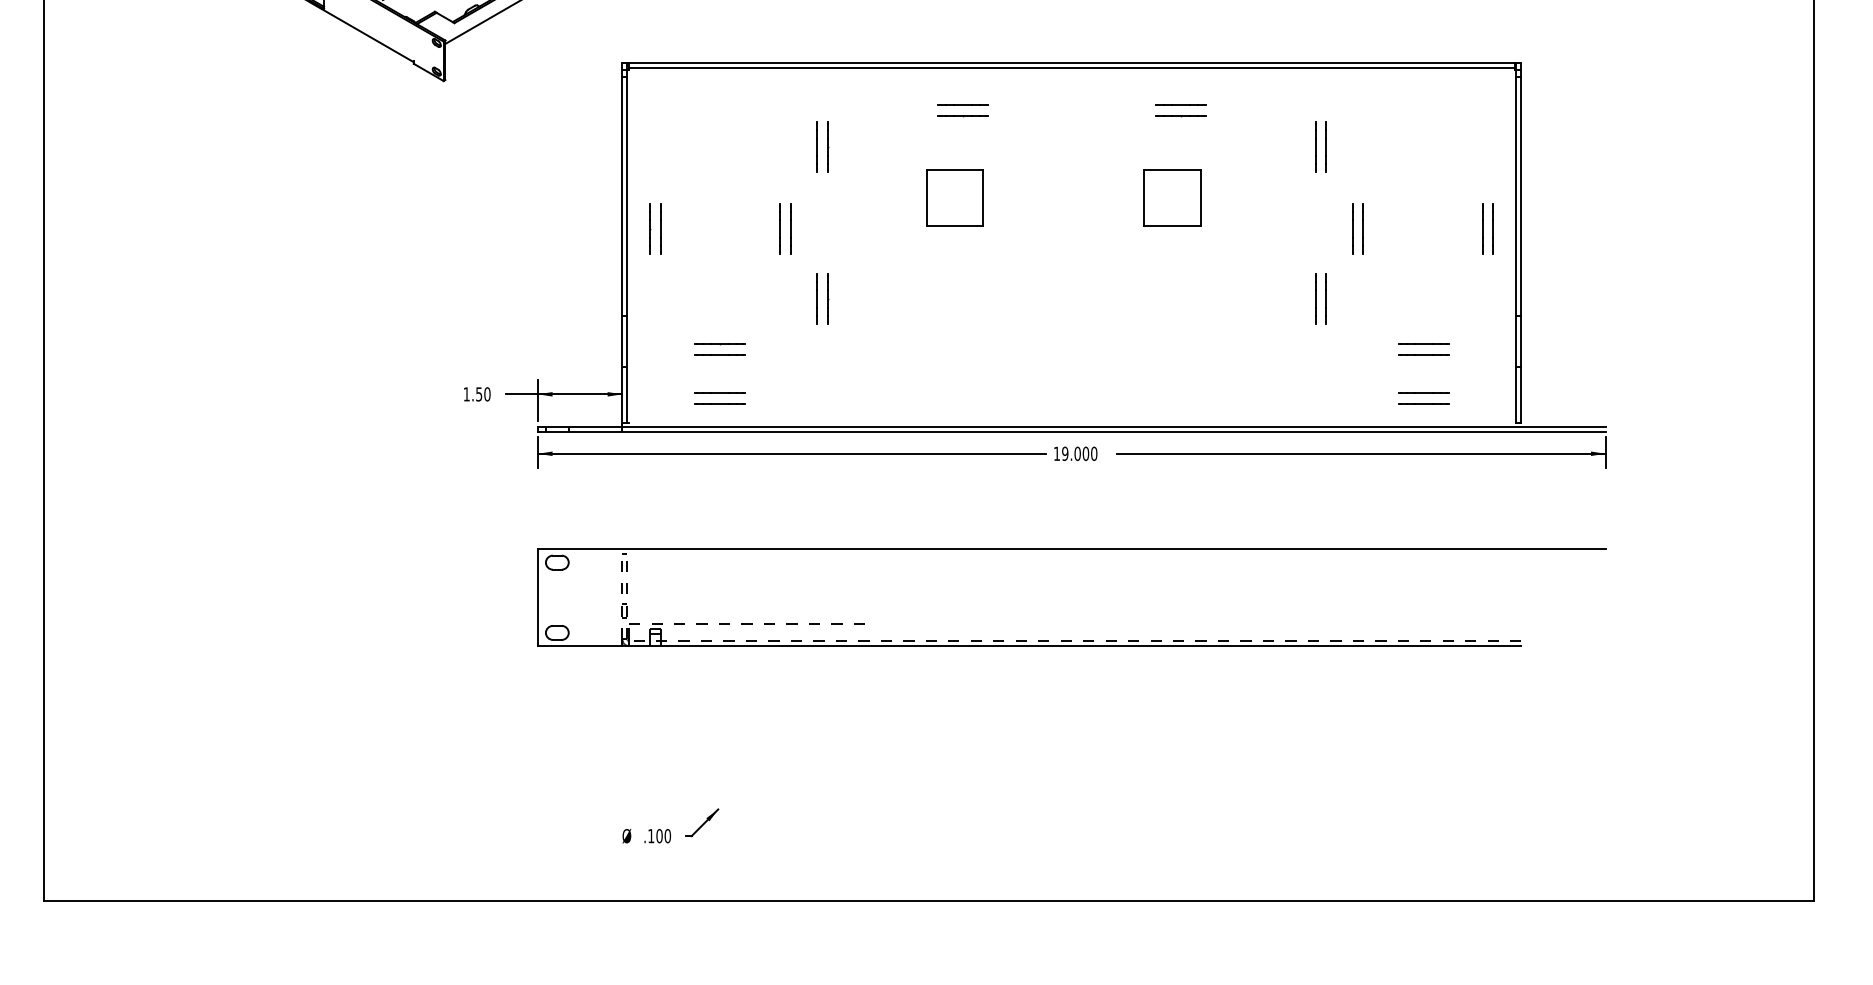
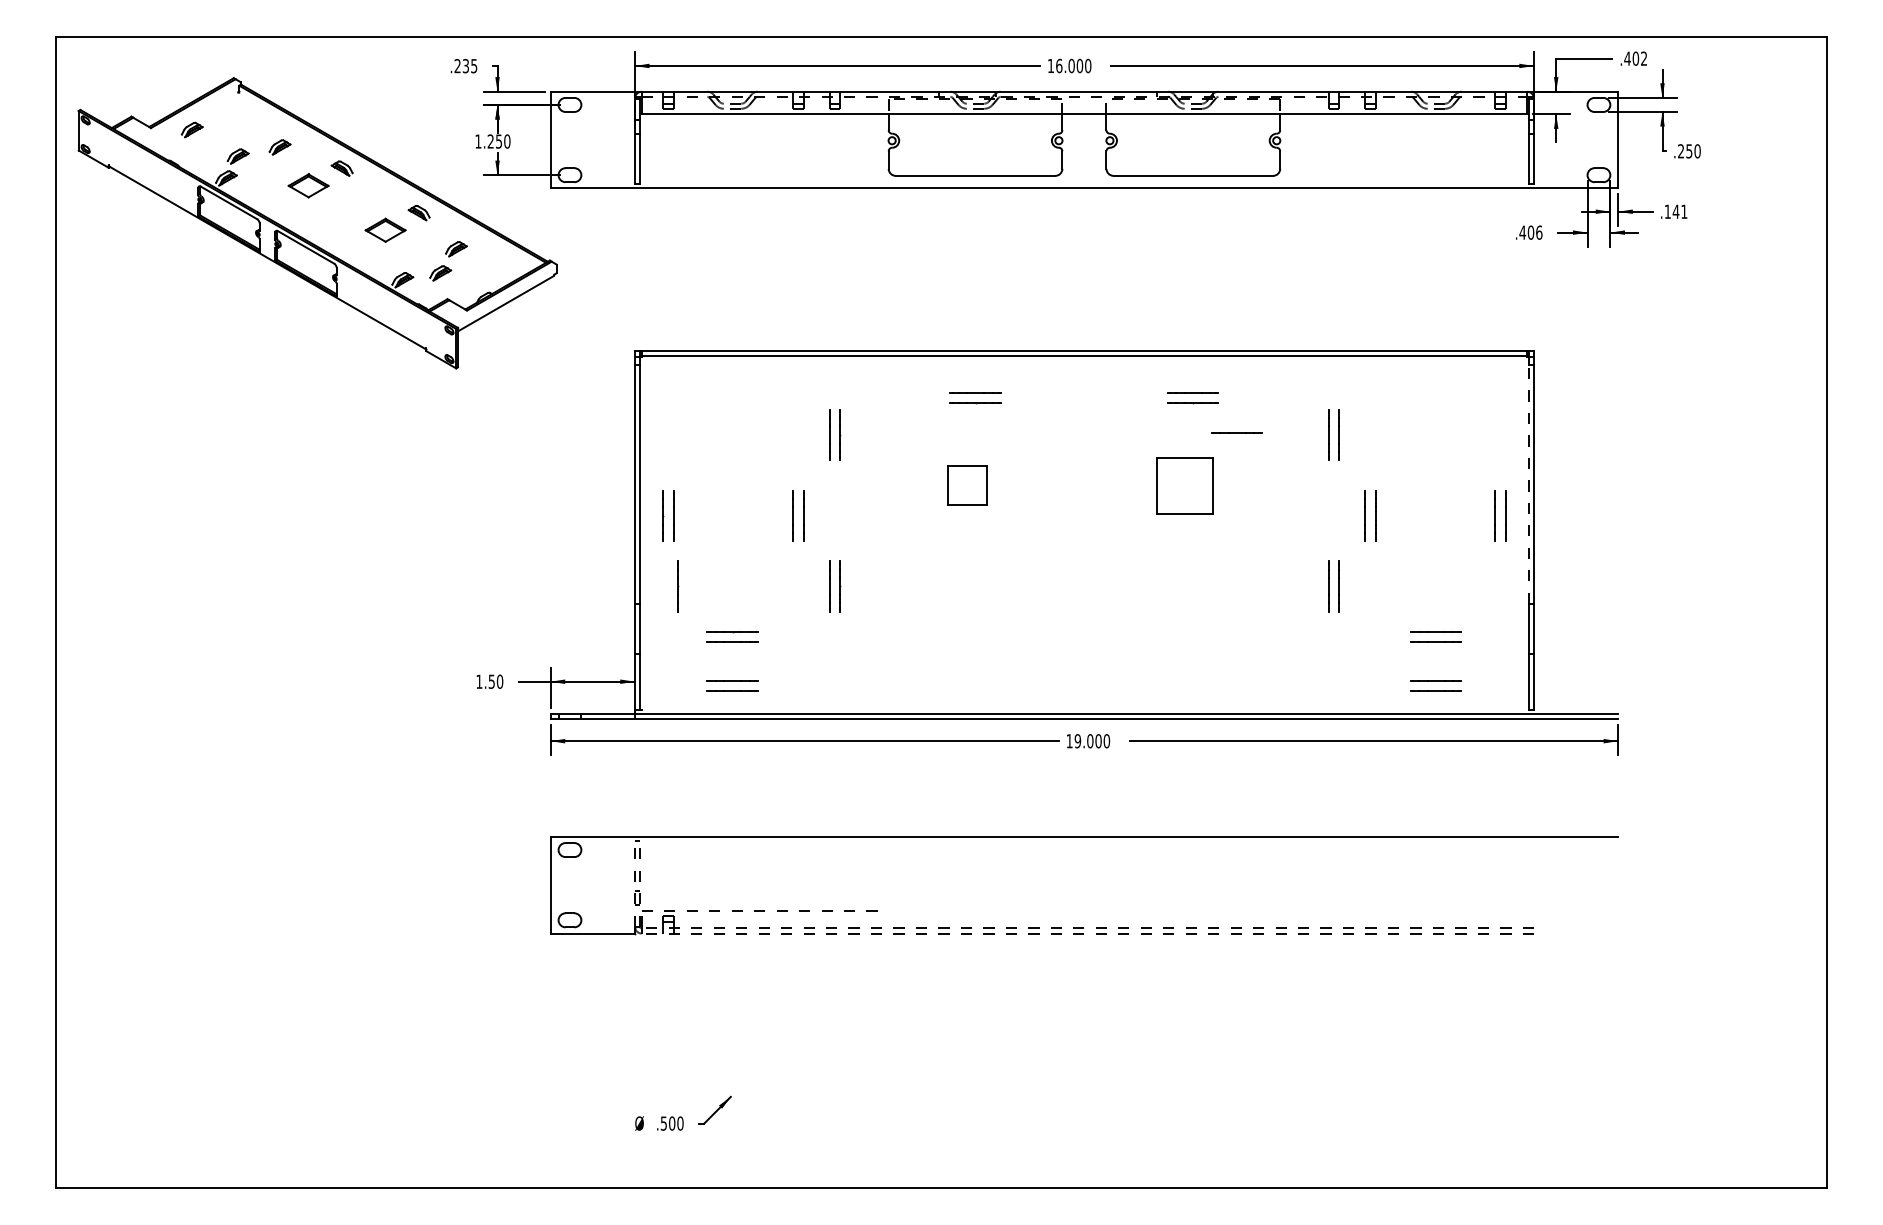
line: (1223, 145) -> (1236, 432), added
line: (1515, 197) -> (1528, 484), solid -> dashed
part: (954, 198) -> (967, 485), size x0.7
line: (665, 299) -> (678, 586), added
line: (1071, 646) -> (1084, 933), solid -> dashed
text: (650, 836) -> (663, 1123), .100 -> .500

